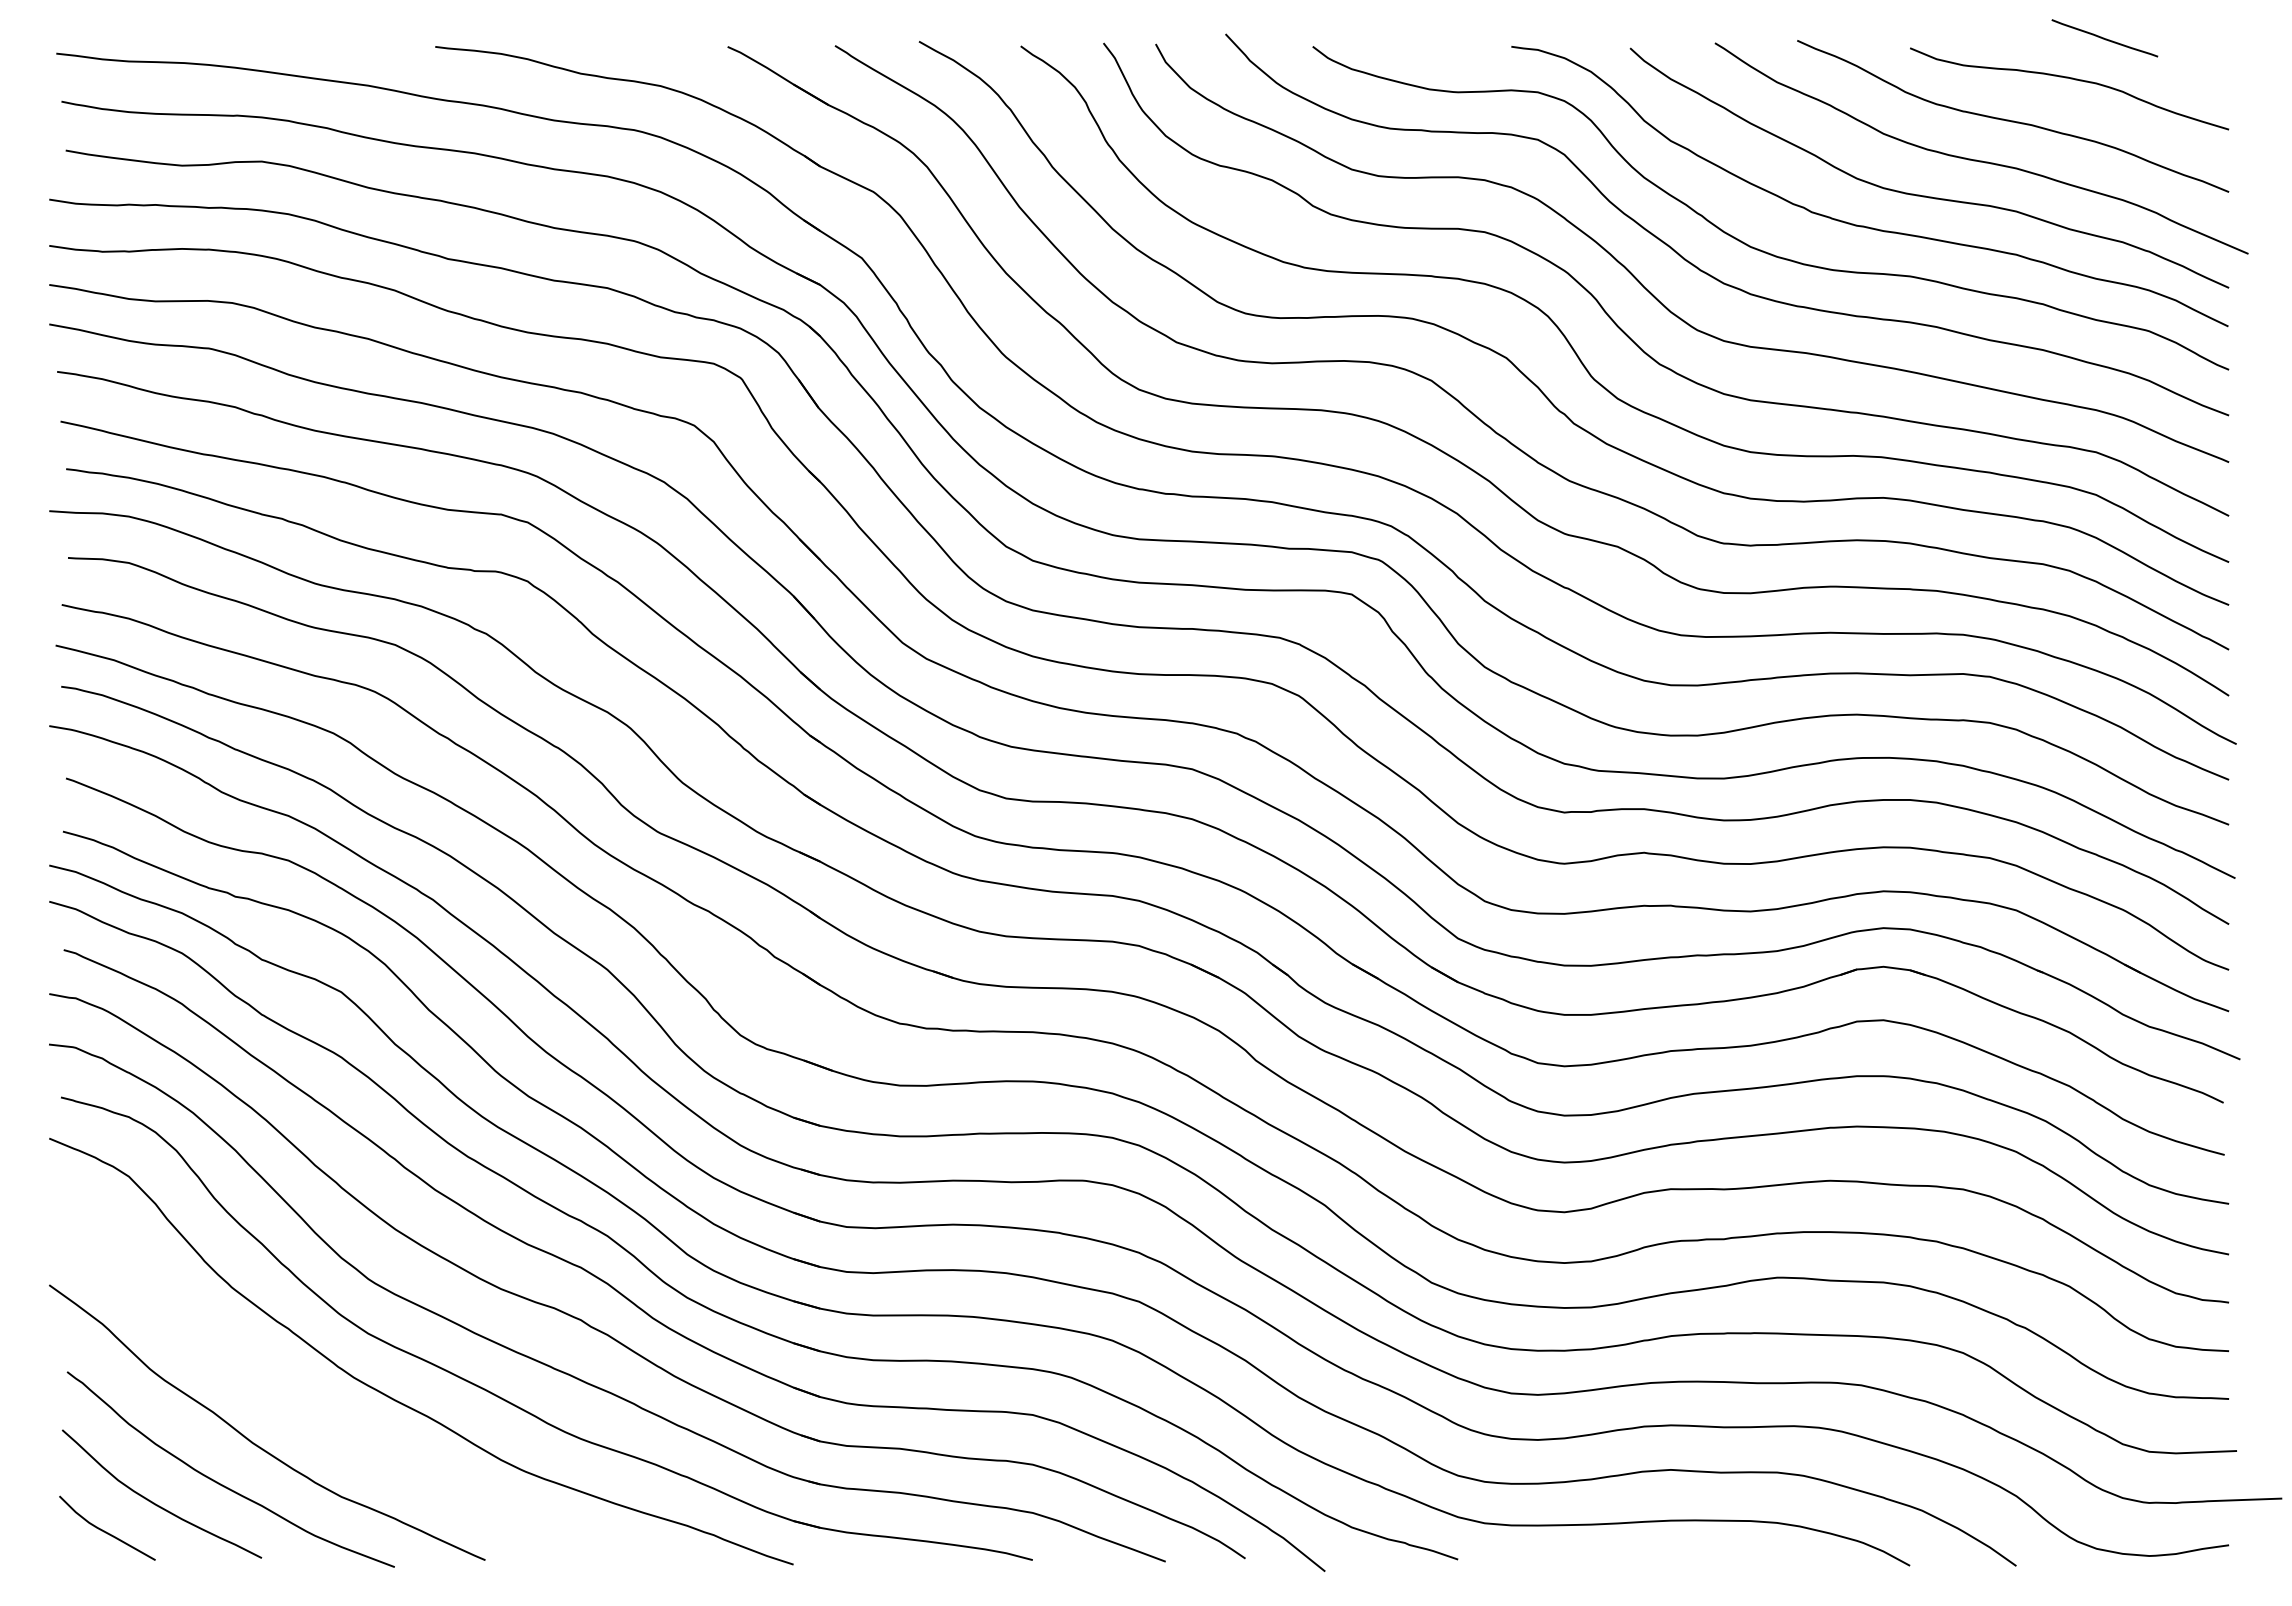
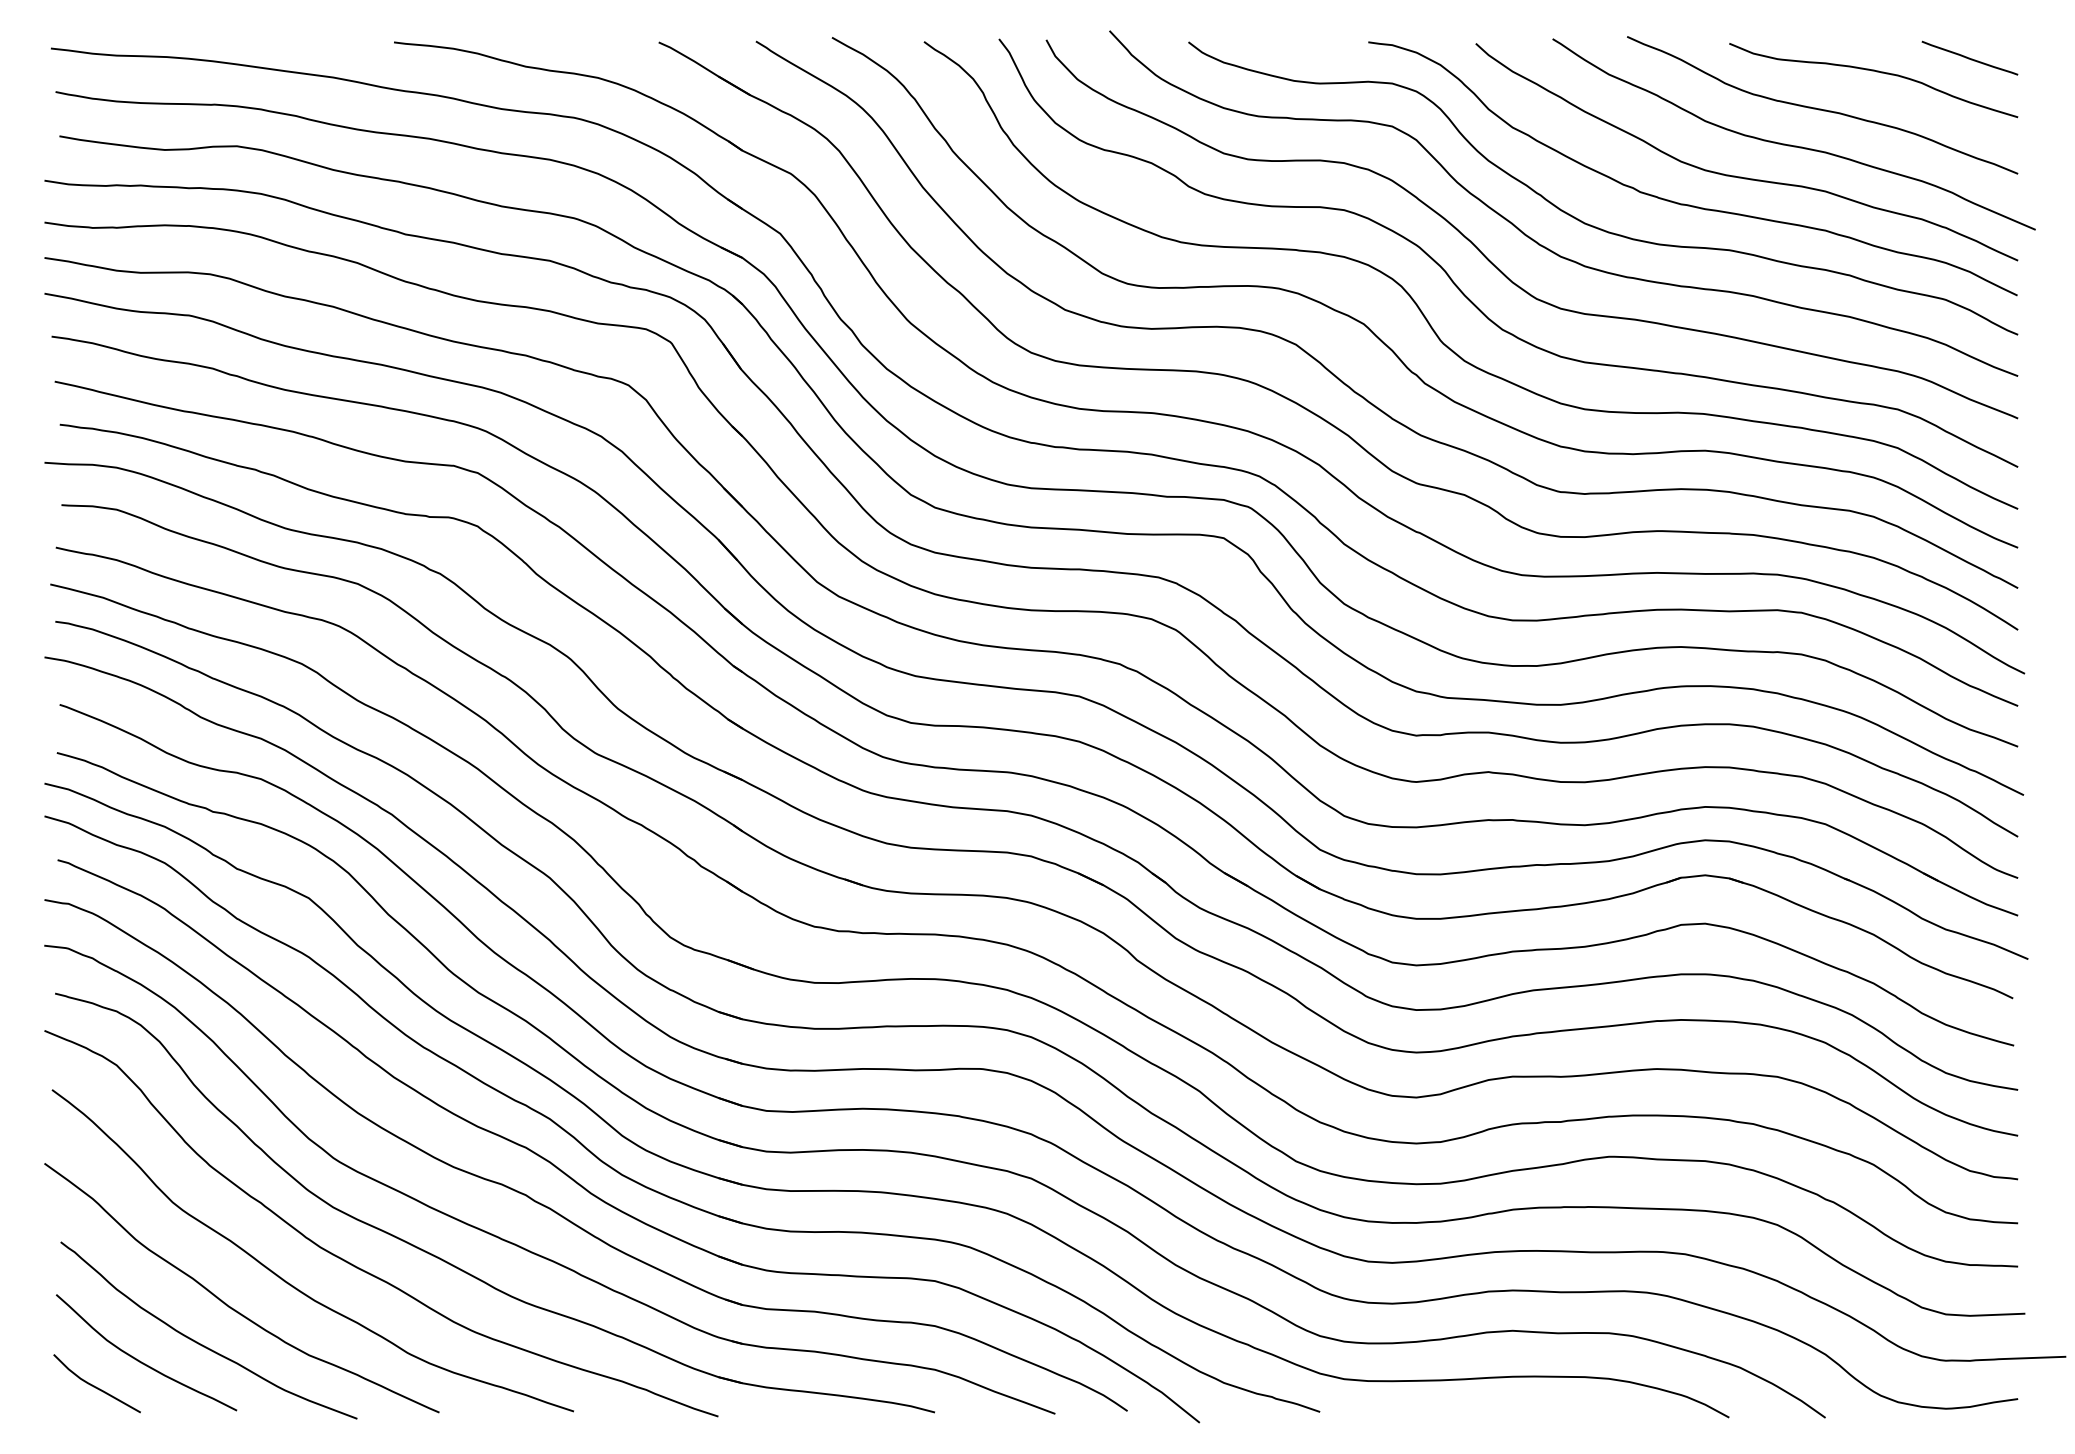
line: (2104, 38) -> (1969, 58), moved
curve: (320, 1417) -> (290, 1283), added

